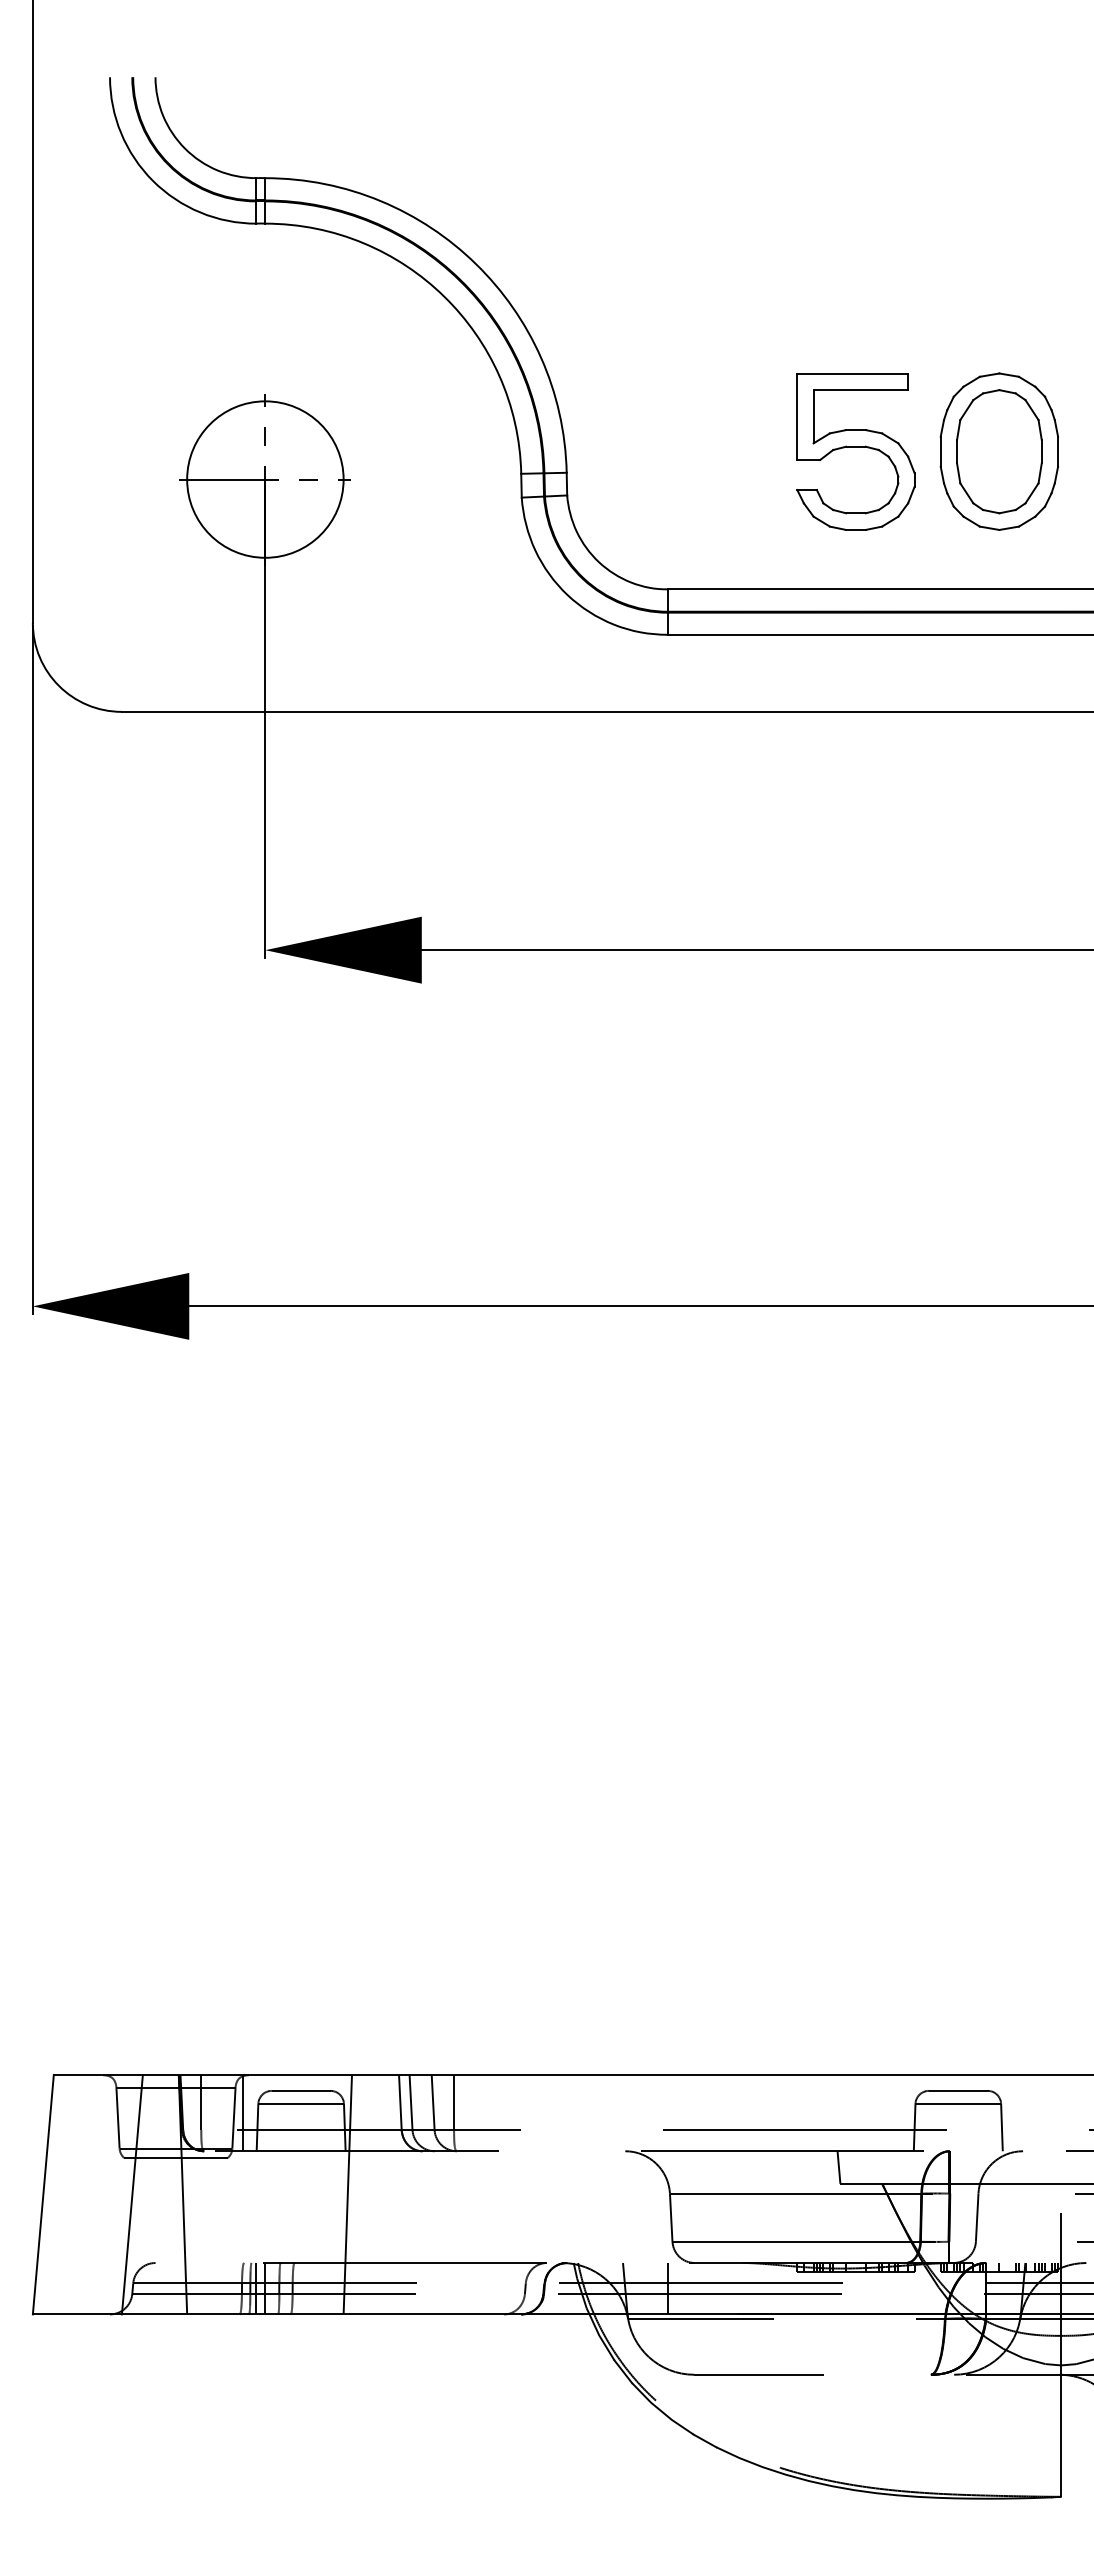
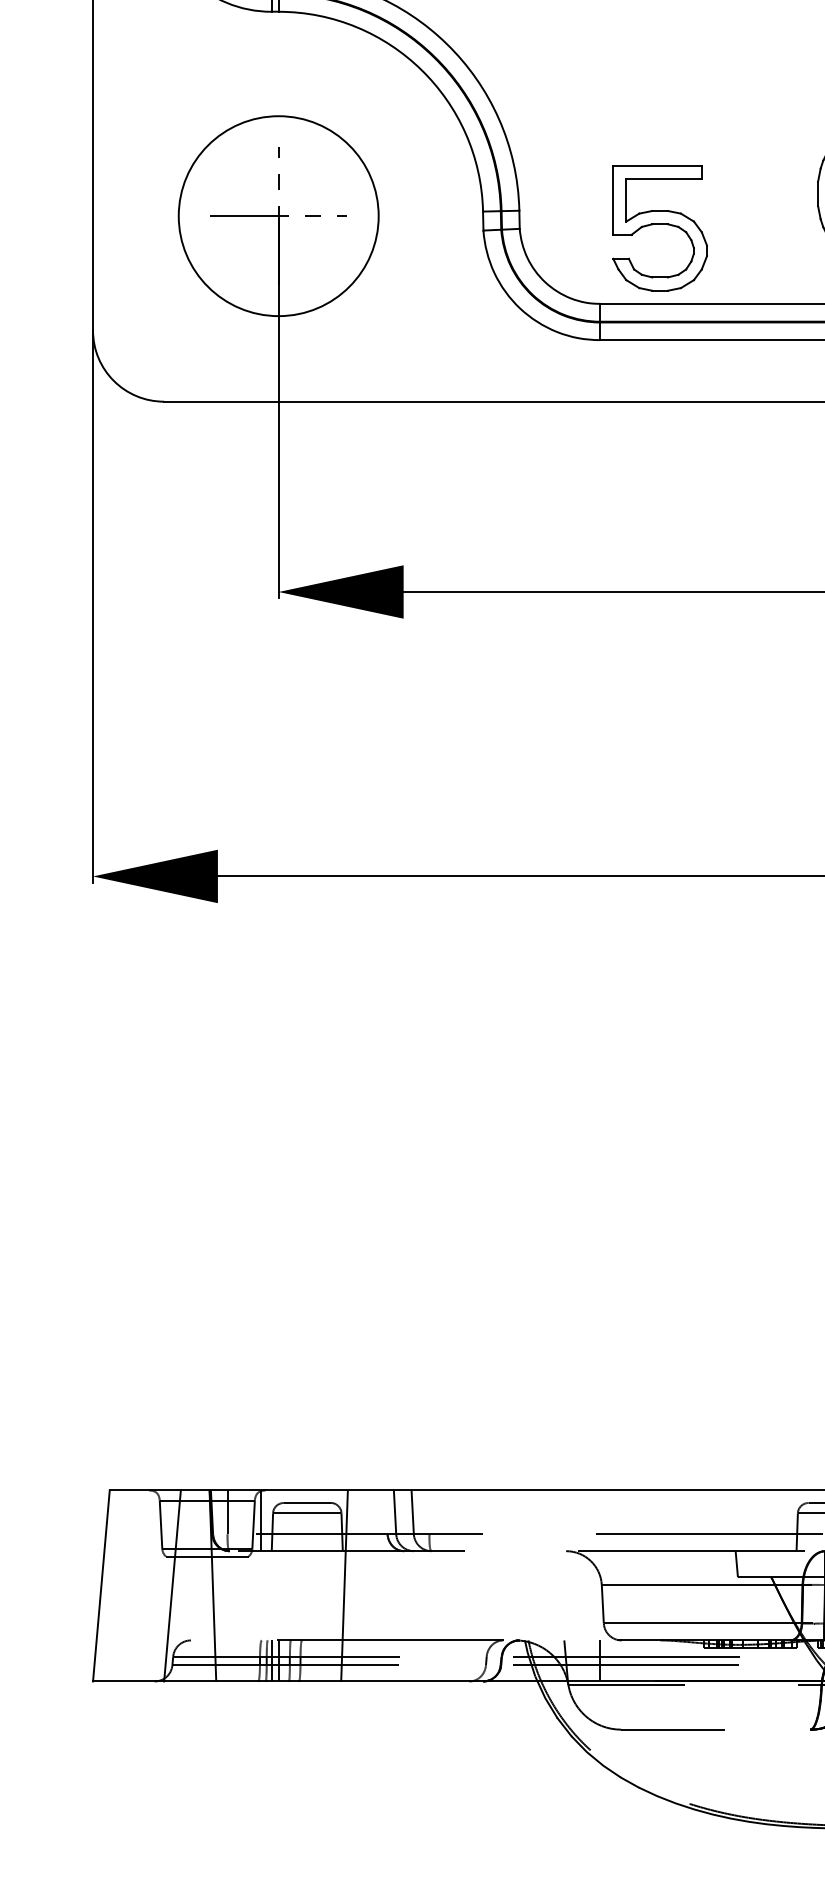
part: (855, 451) -> (659, 228), moved
circle: (265, 479) -> (278, 216), size x1.6
line: (400, 2102) -> (386, 1512), removed
line: (454, 2102) -> (429, 1512), removed

